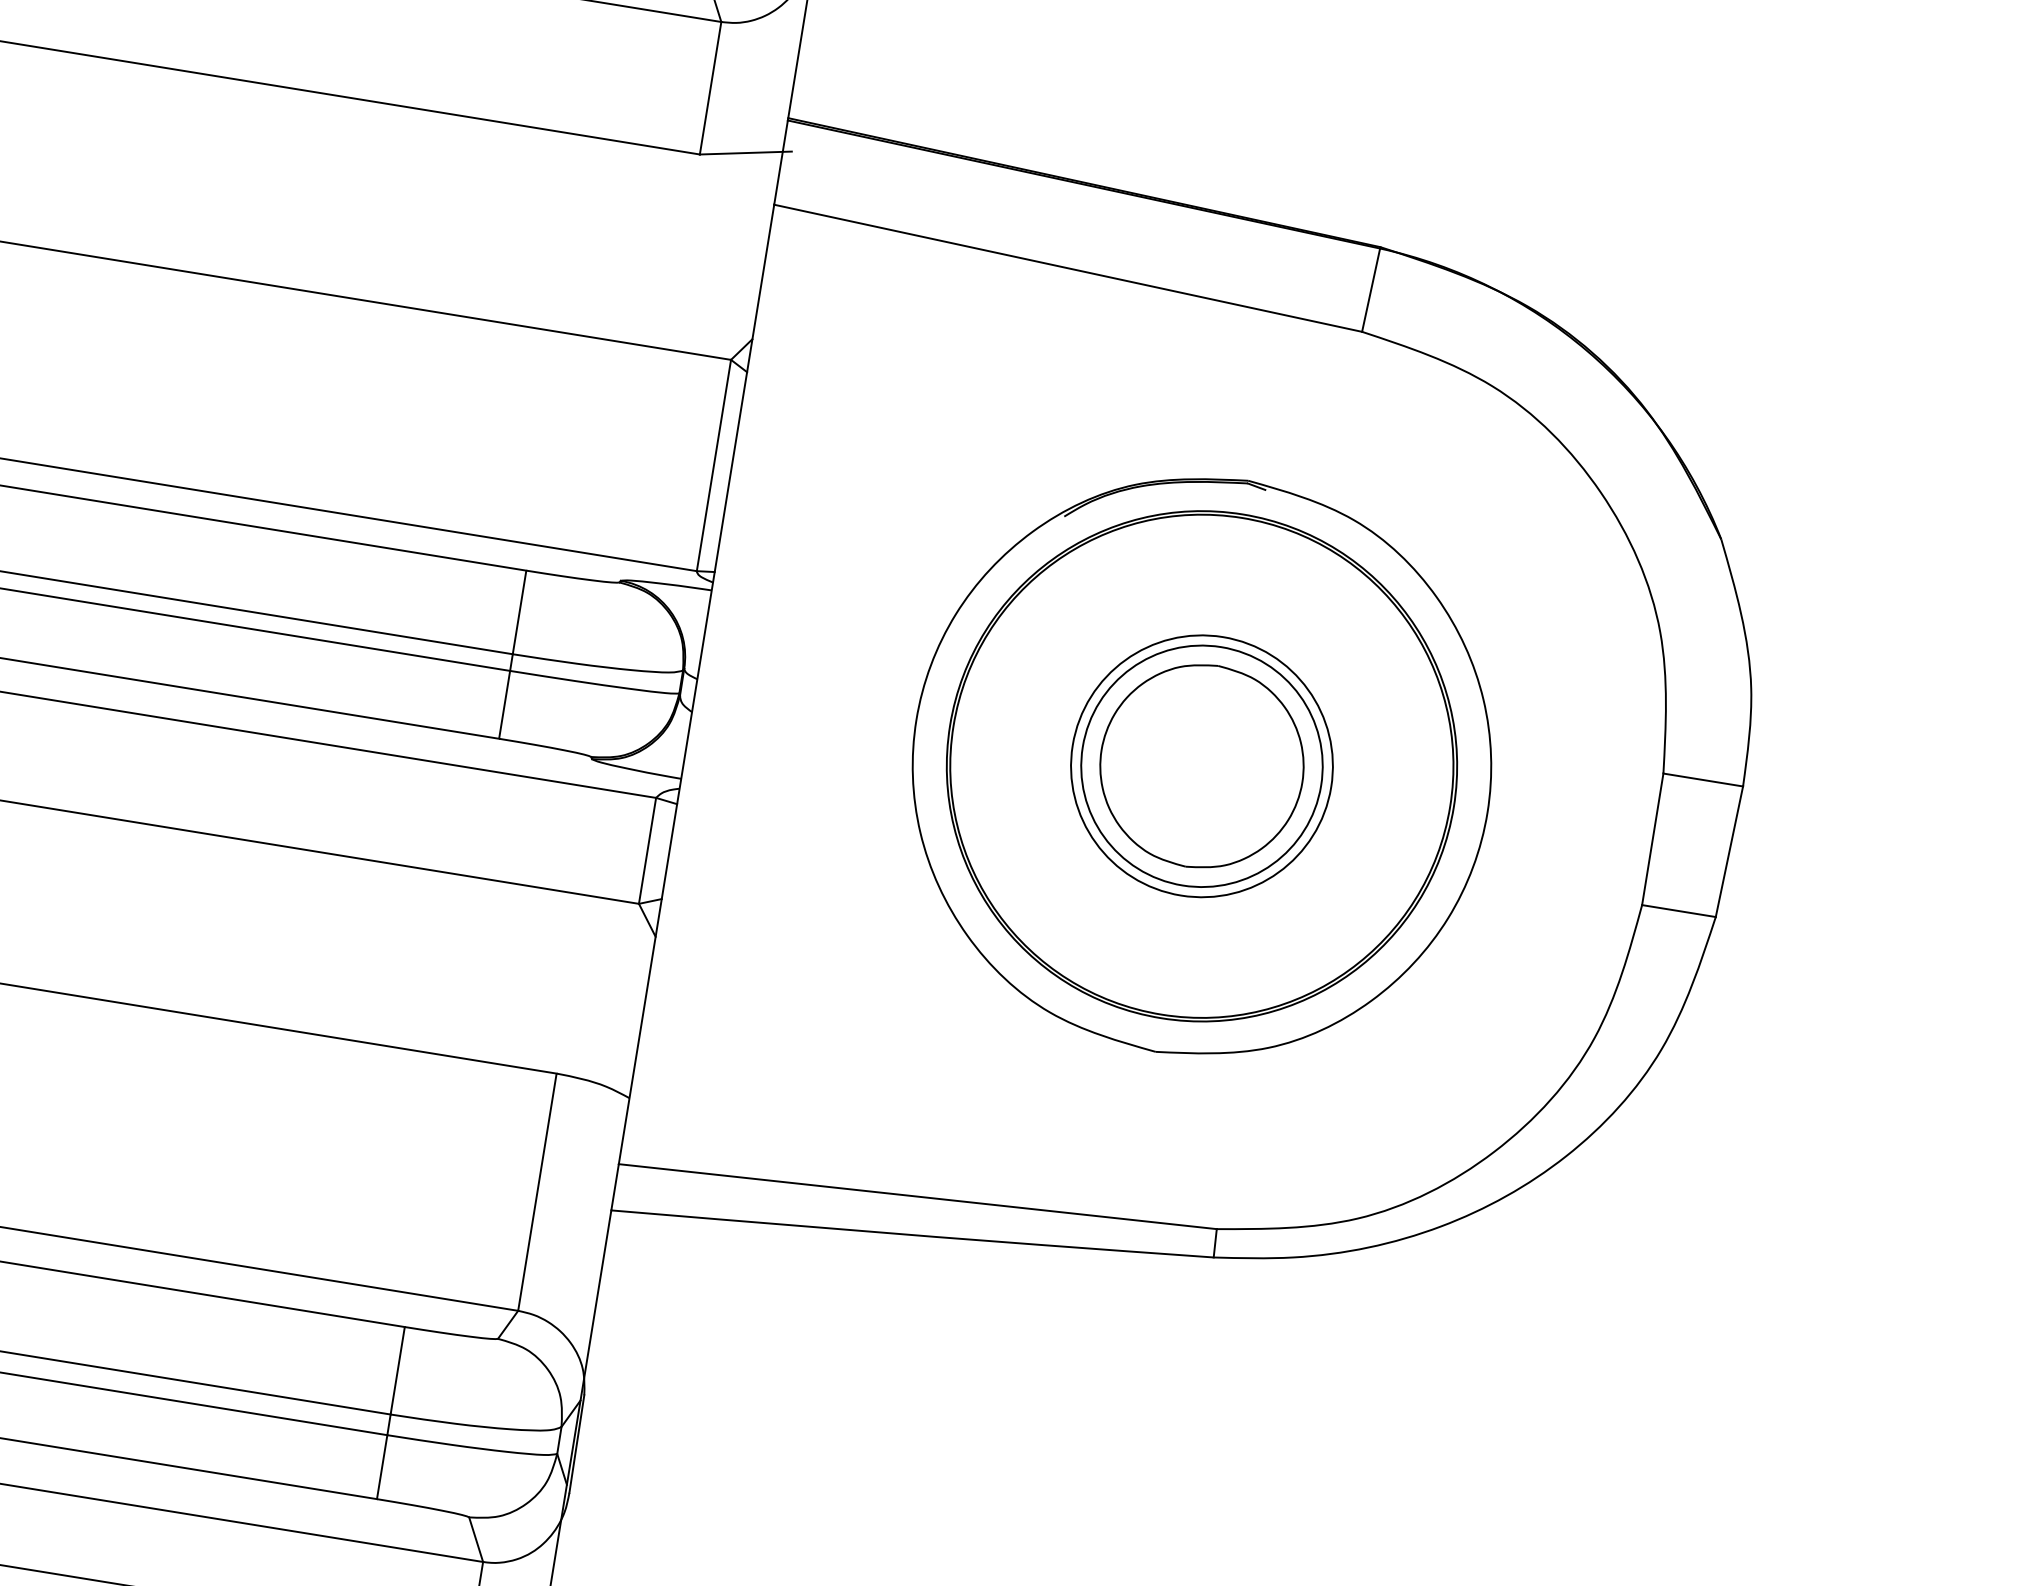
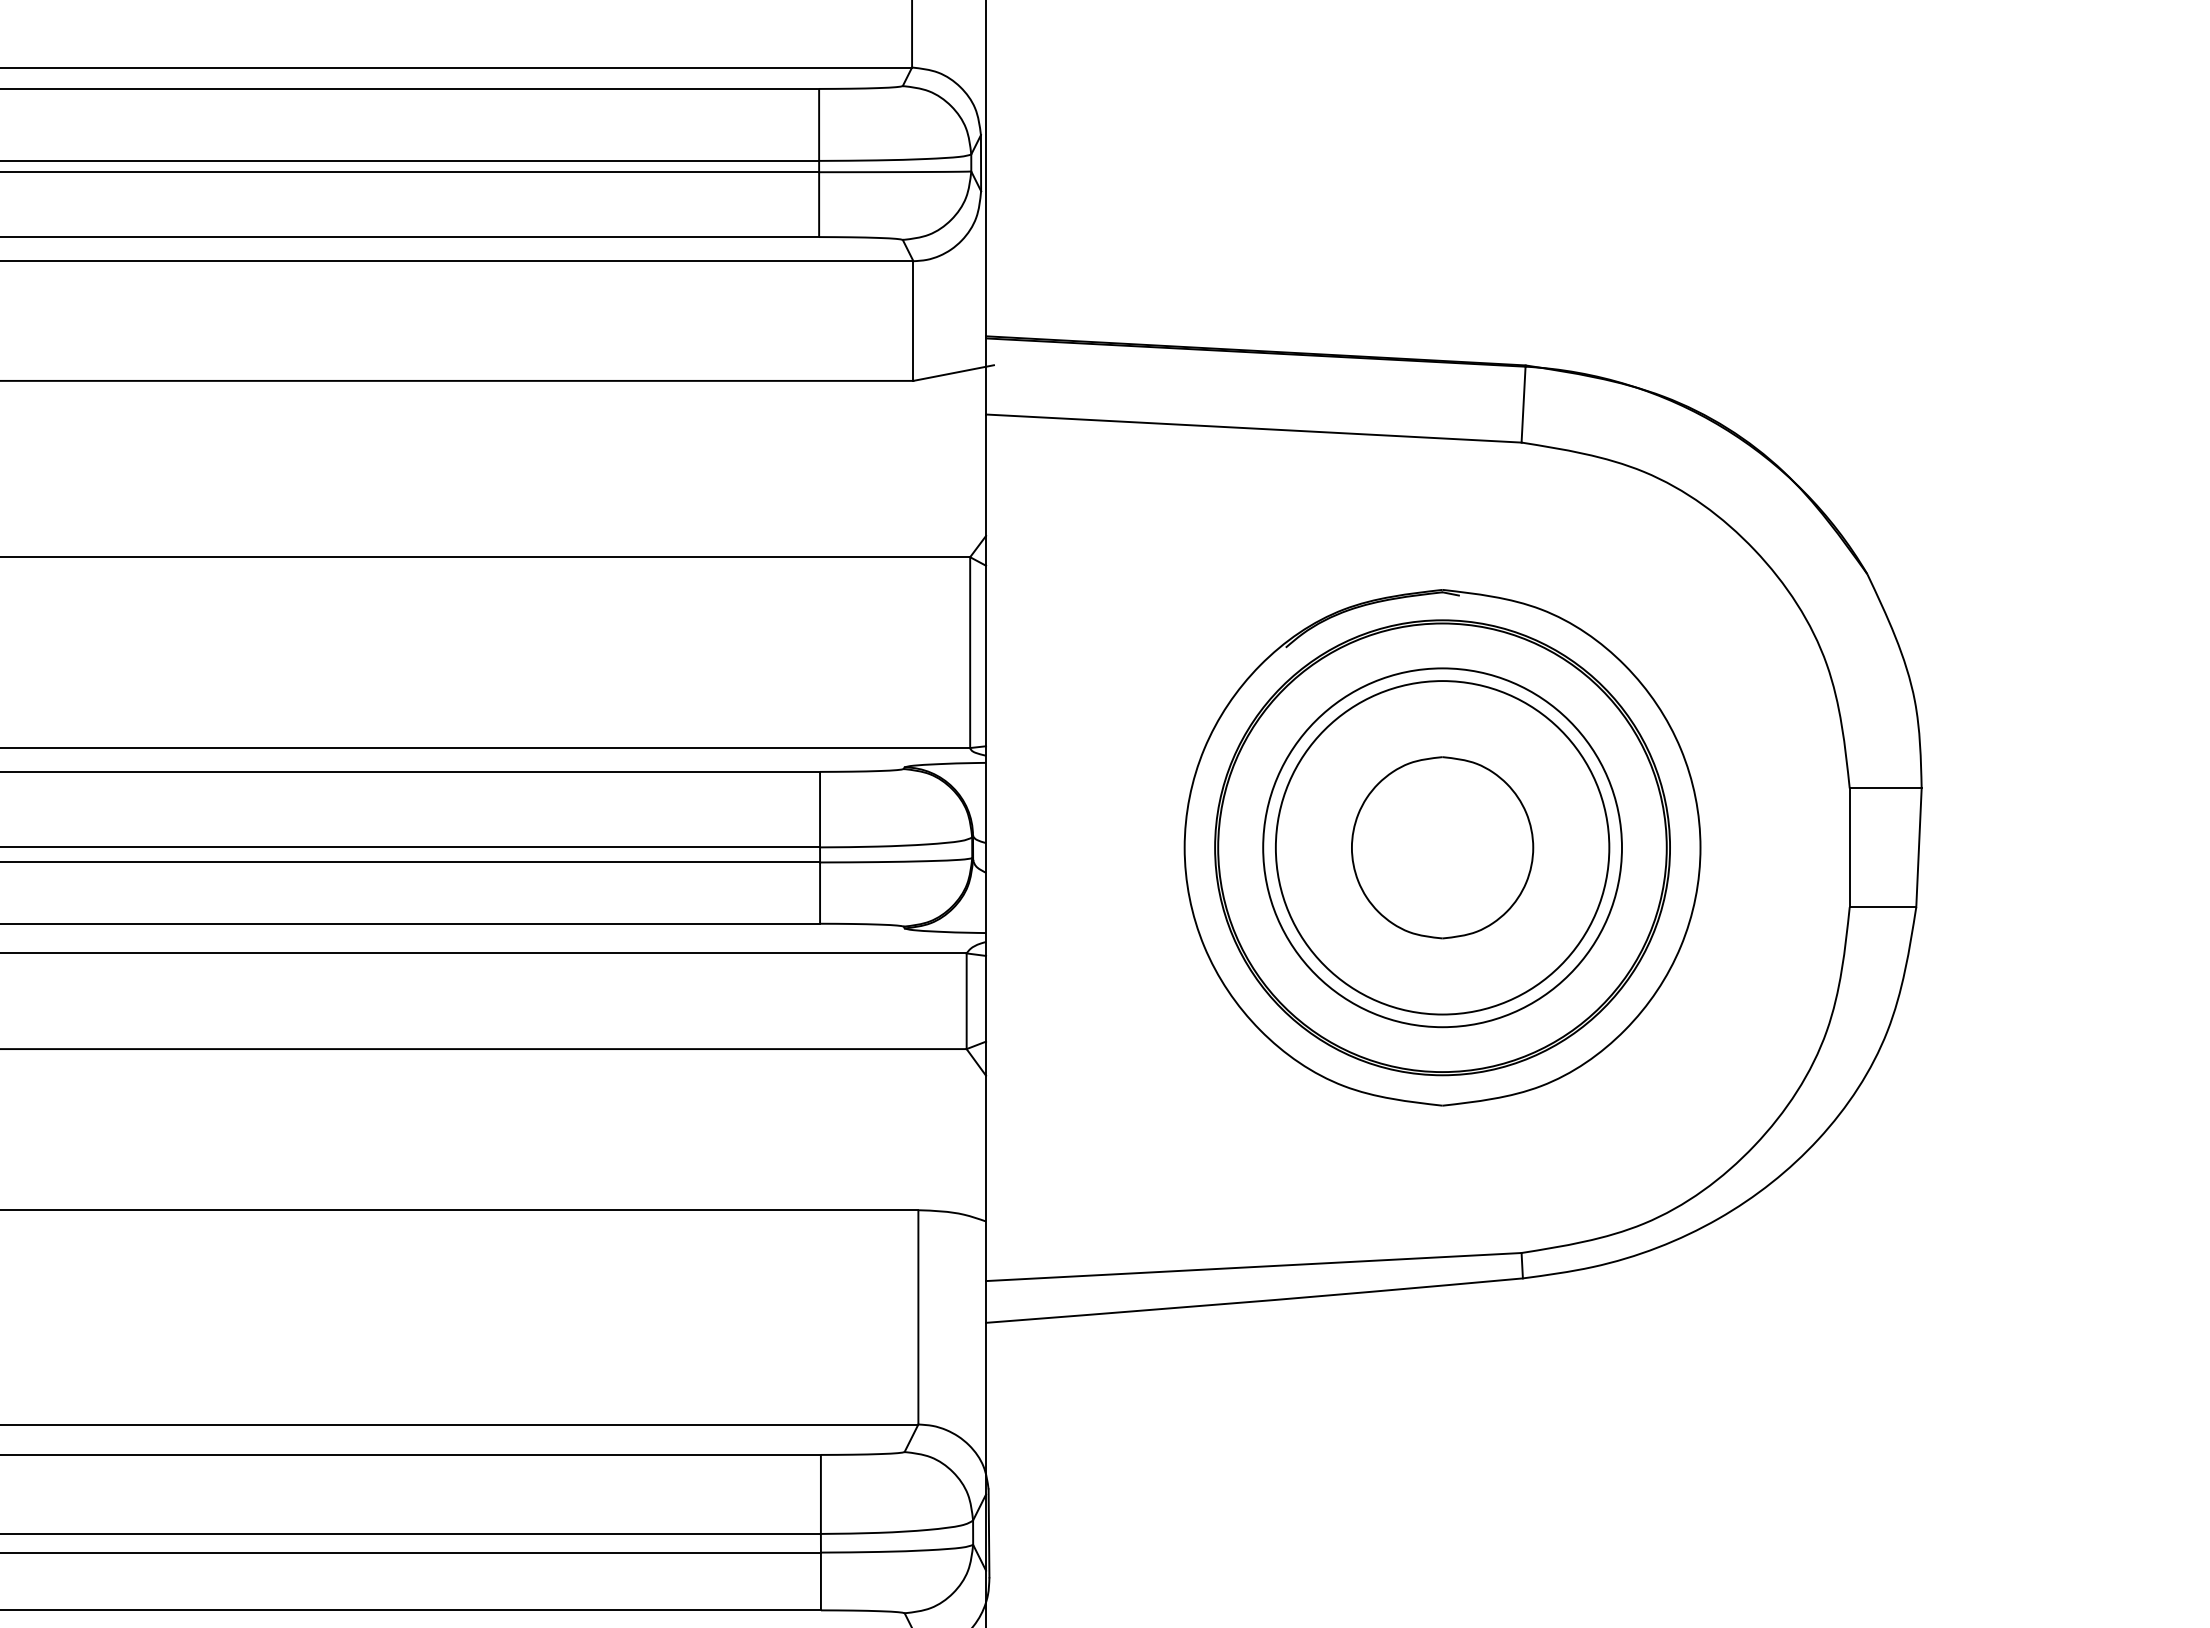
circle: (1201, 765) -> (1442, 847), size x1.43
circle: (1201, 765) -> (1442, 847), size x1.67

